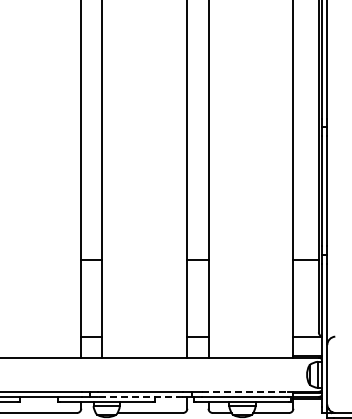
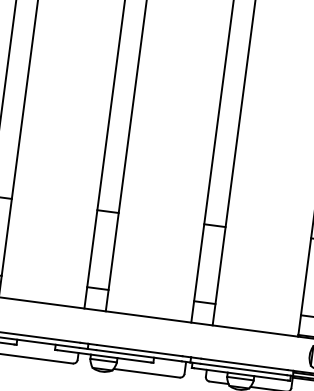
line: (244, 391) -> (244, 364), dashed -> solid
line: (140, 396) -> (139, 355), dashed -> solid

